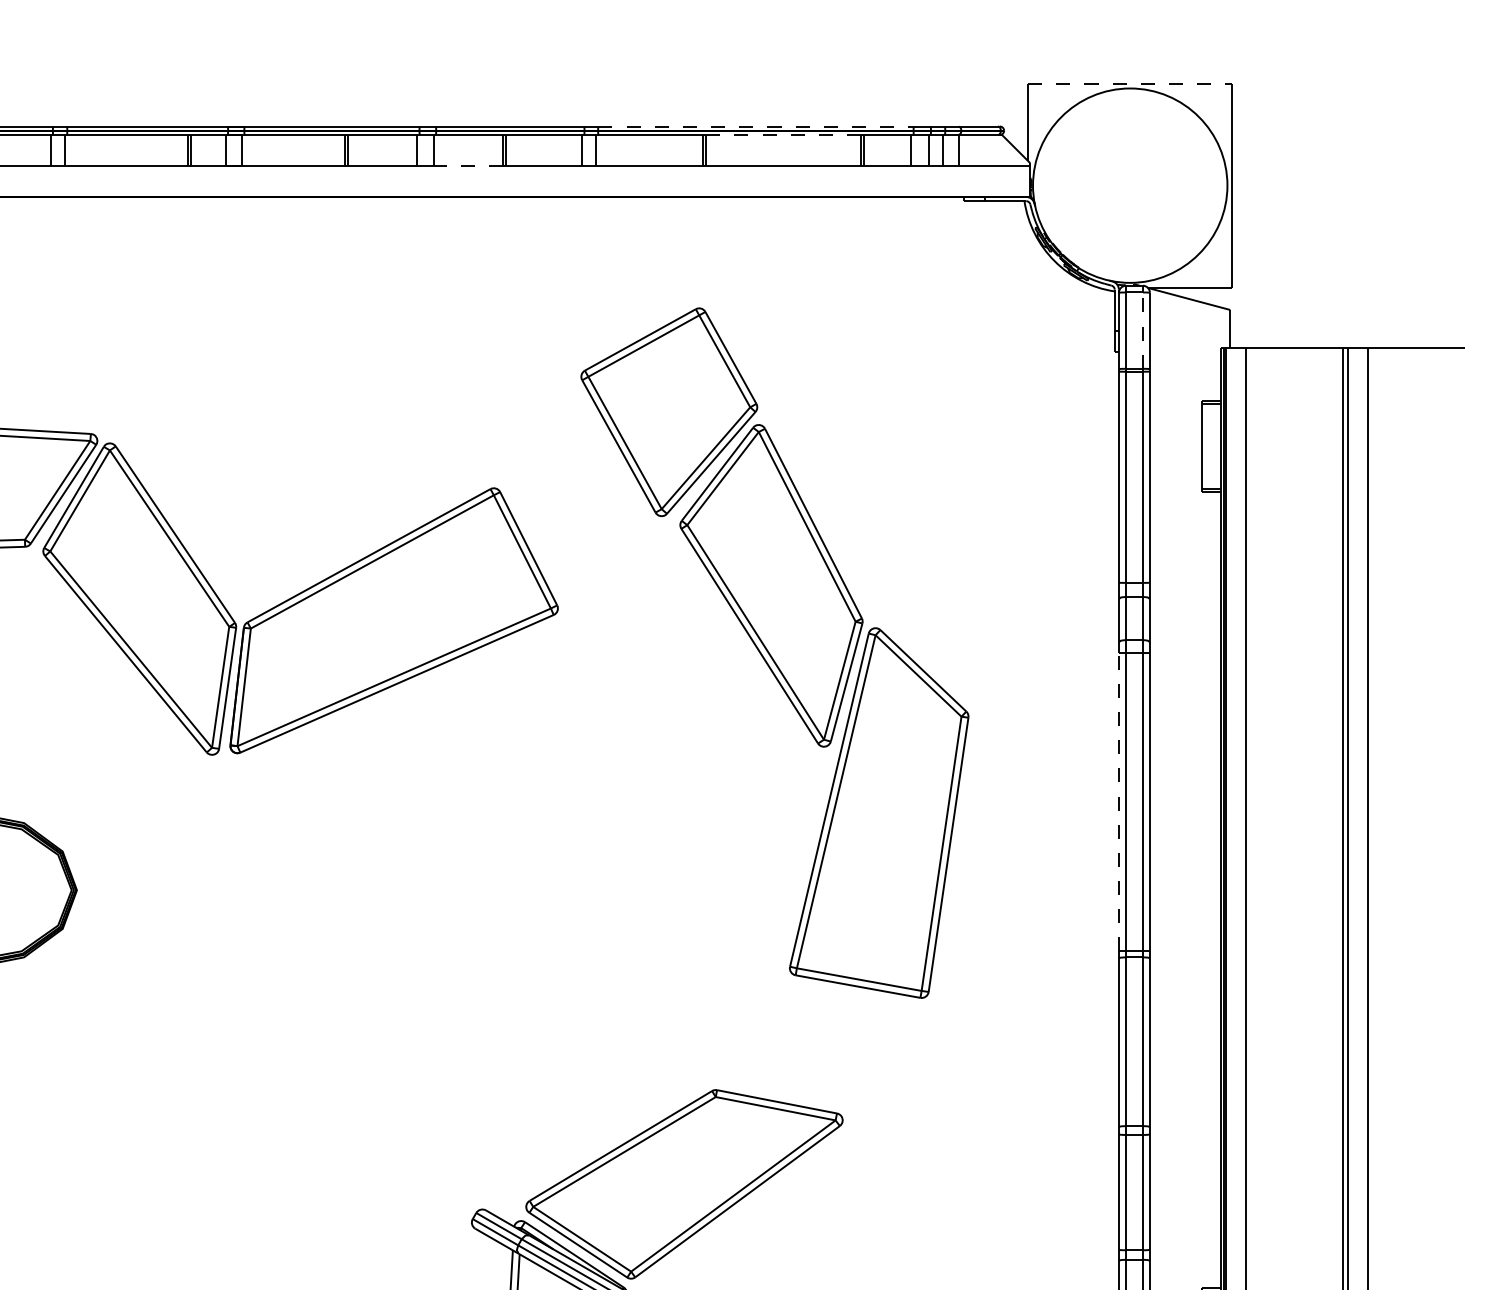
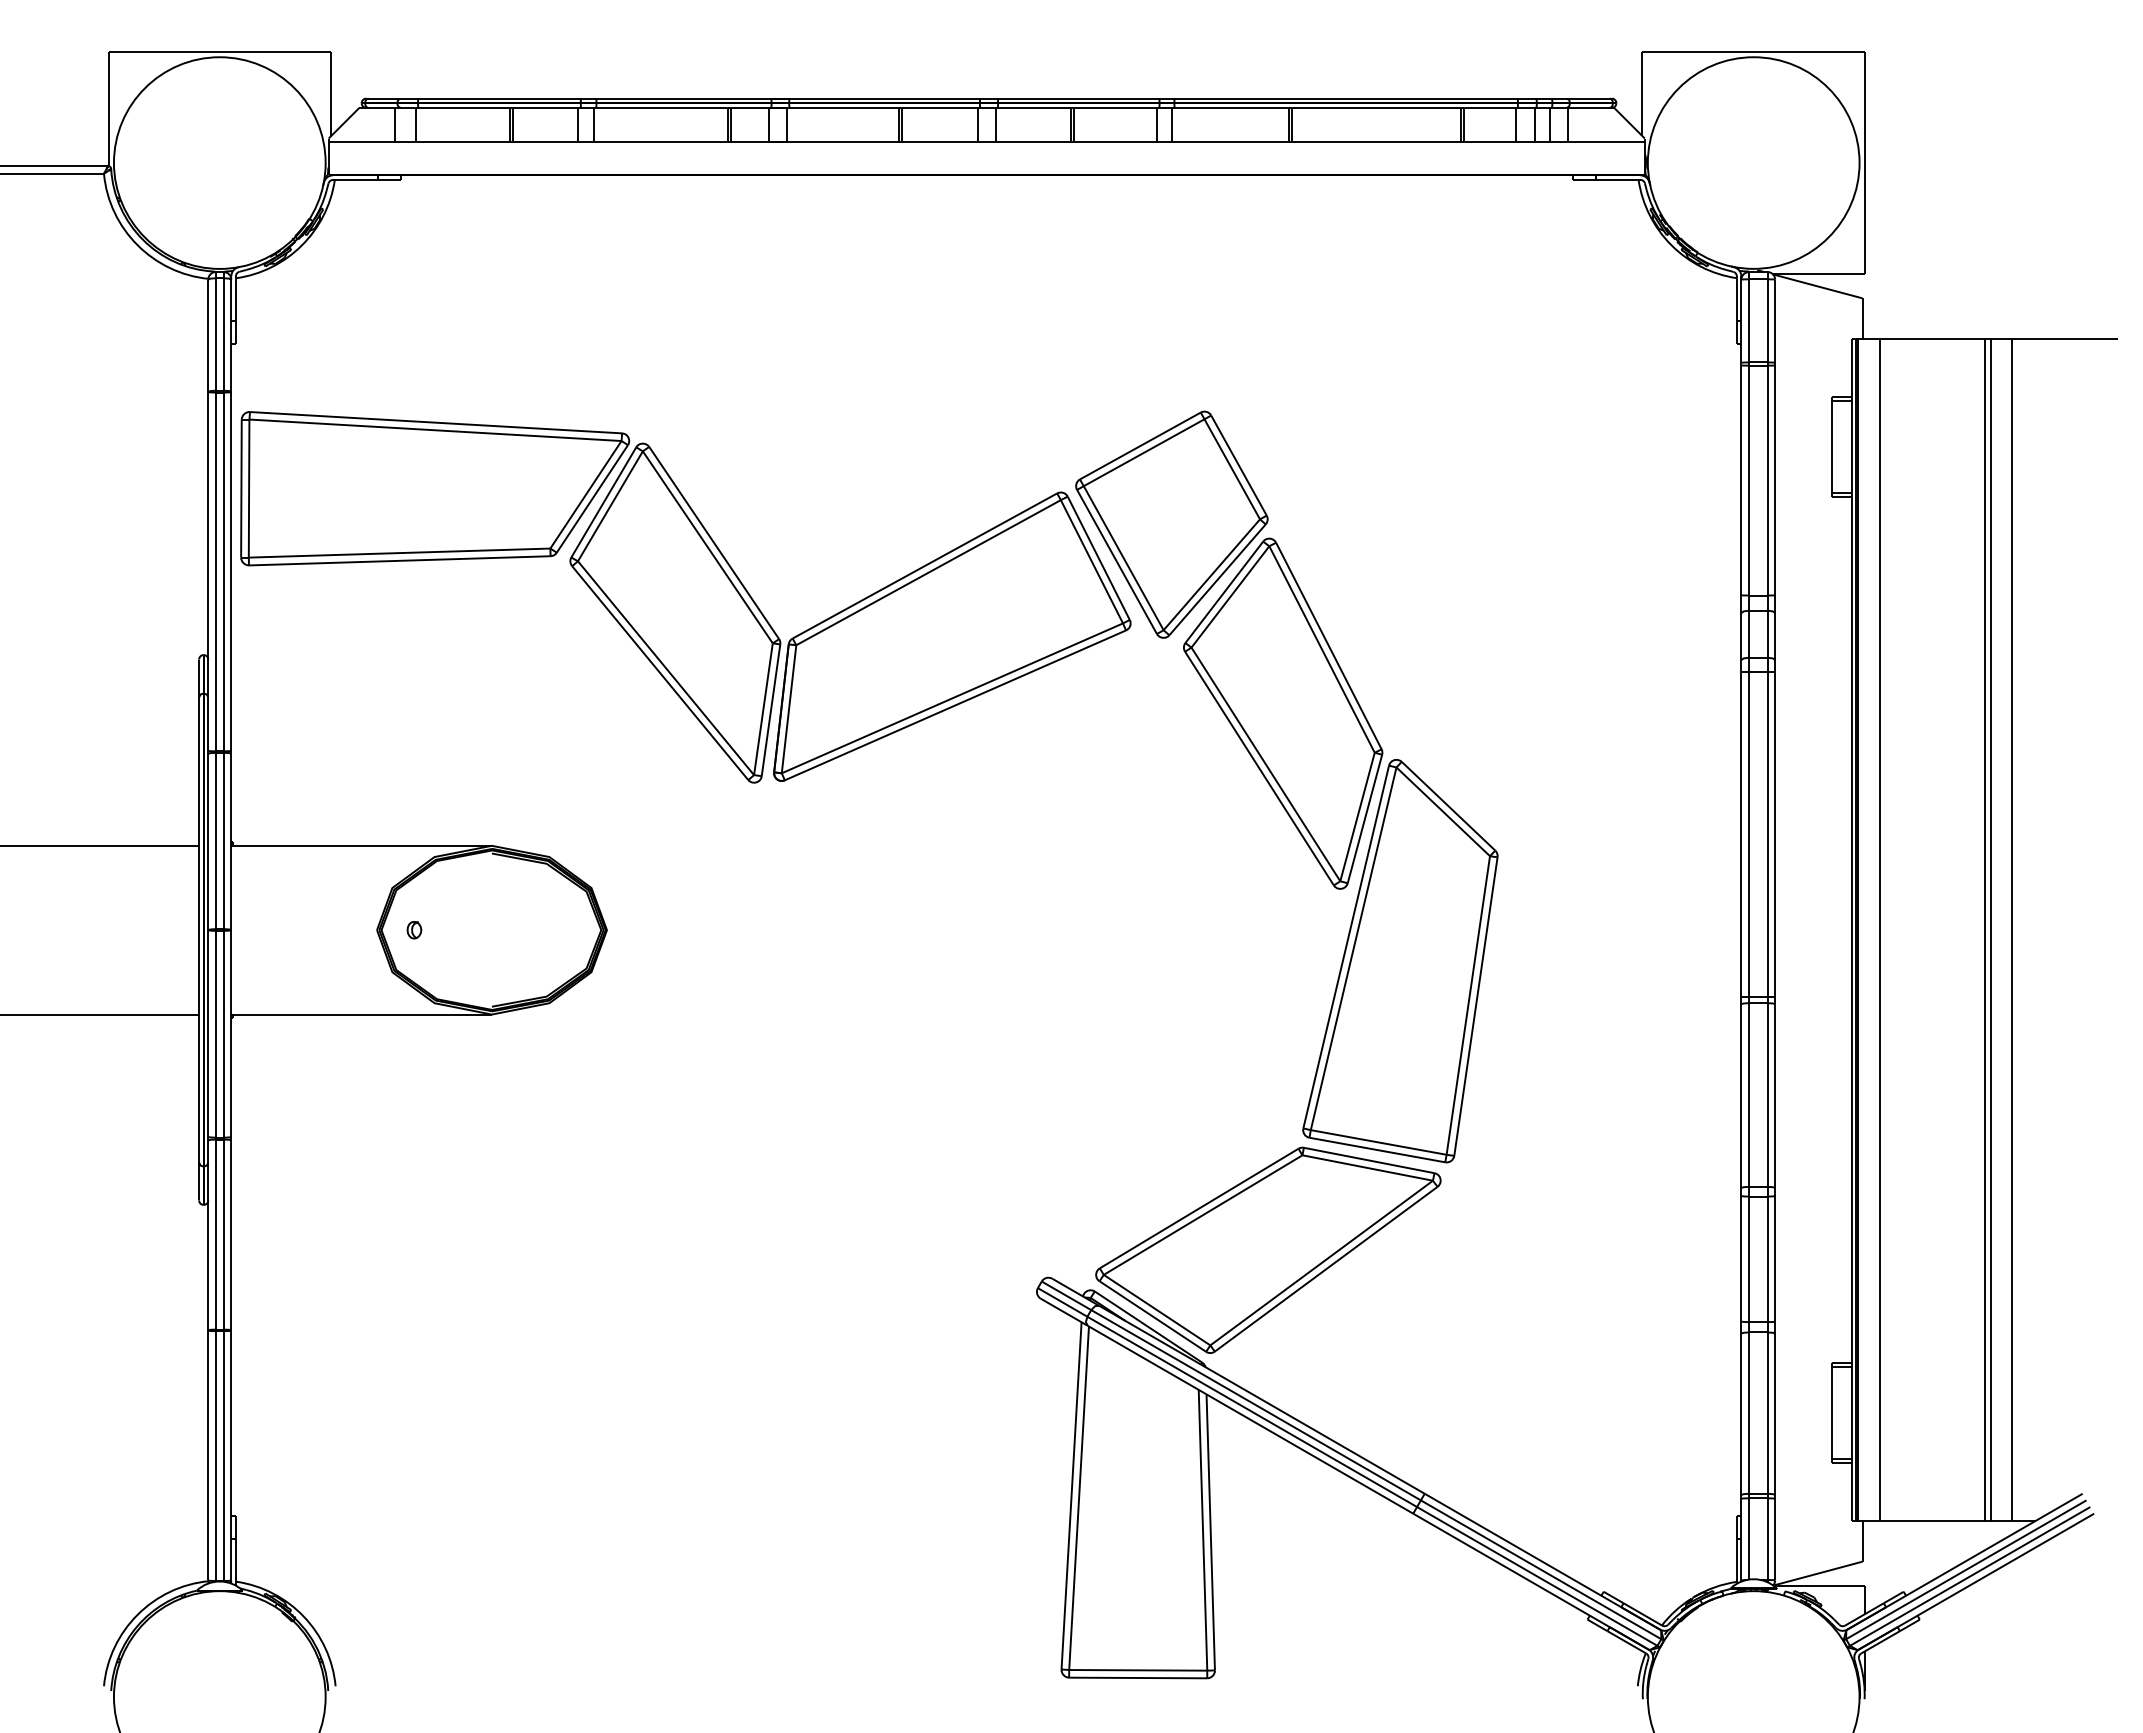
line: (1130, 83) -> (1754, 51), dashed -> solid
line: (756, 126) -> (1346, 98), dashed -> solid
line: (782, 134) -> (1375, 107), dashed -> solid
line: (468, 165) -> (1033, 141), dashed -> solid
line: (1142, 330) -> (1767, 320), dashed -> solid
part: (774, 652) -> (1286, 786), moved
line: (1119, 801) -> (1741, 833), dashed -> solid

